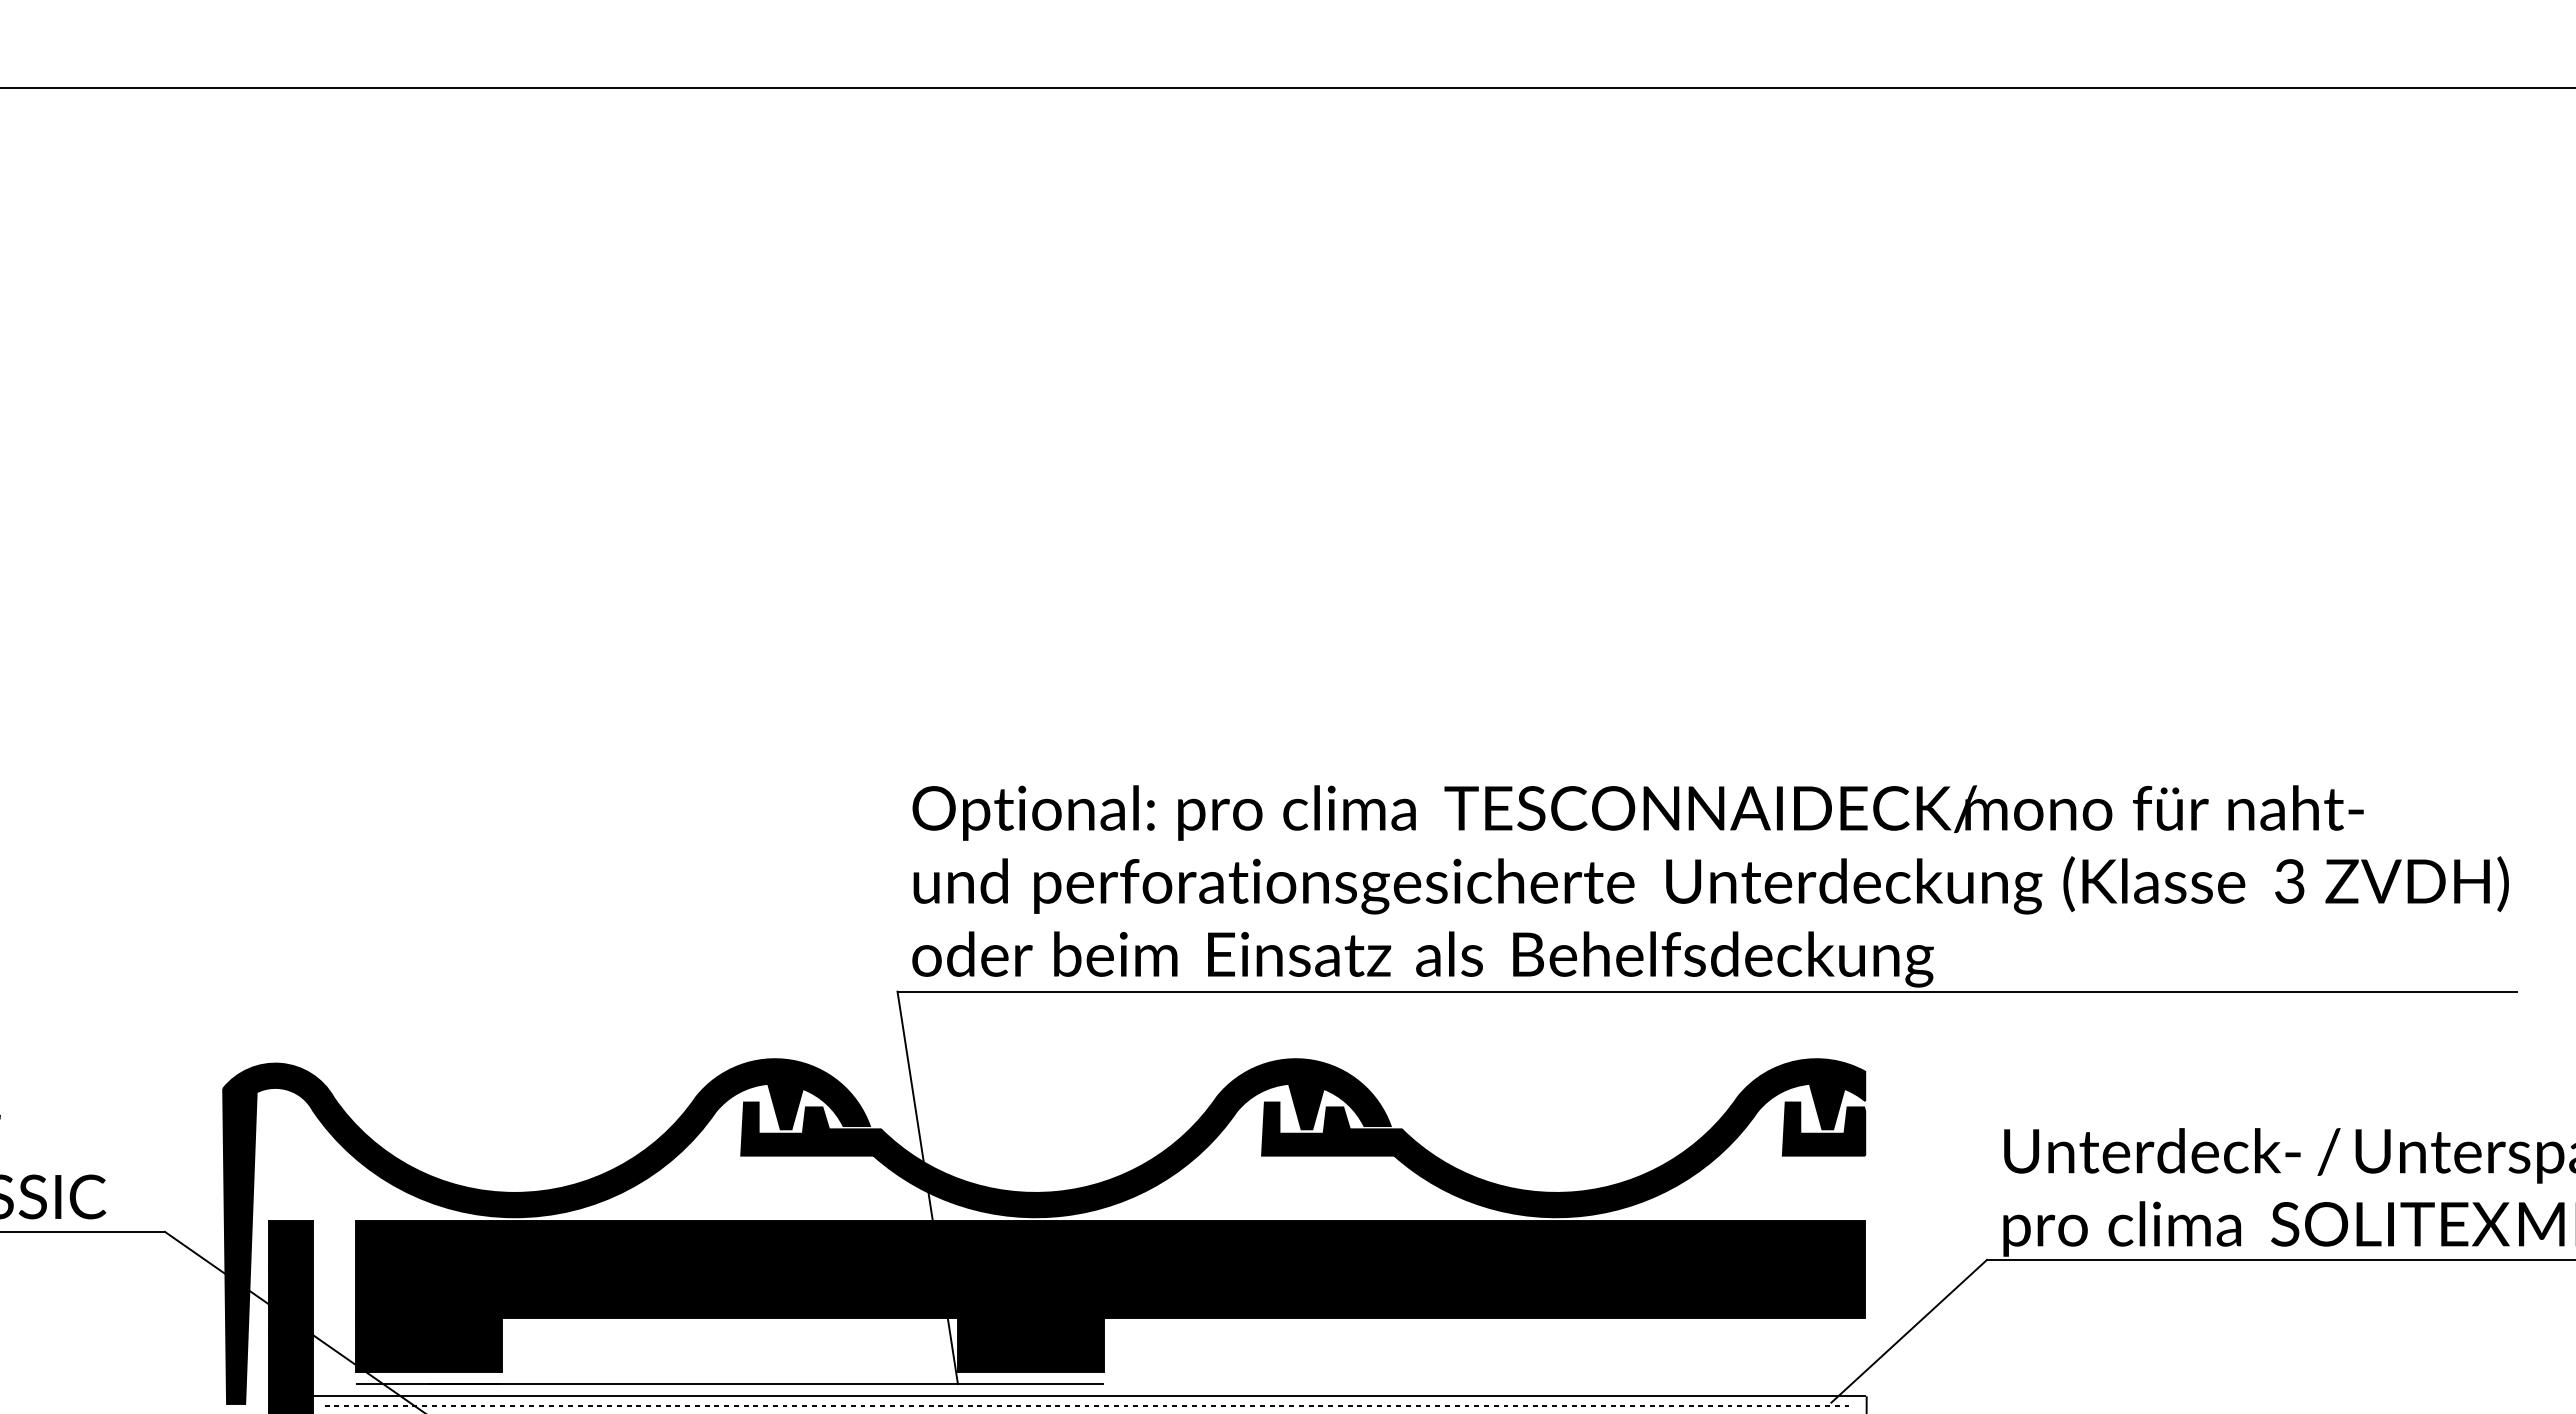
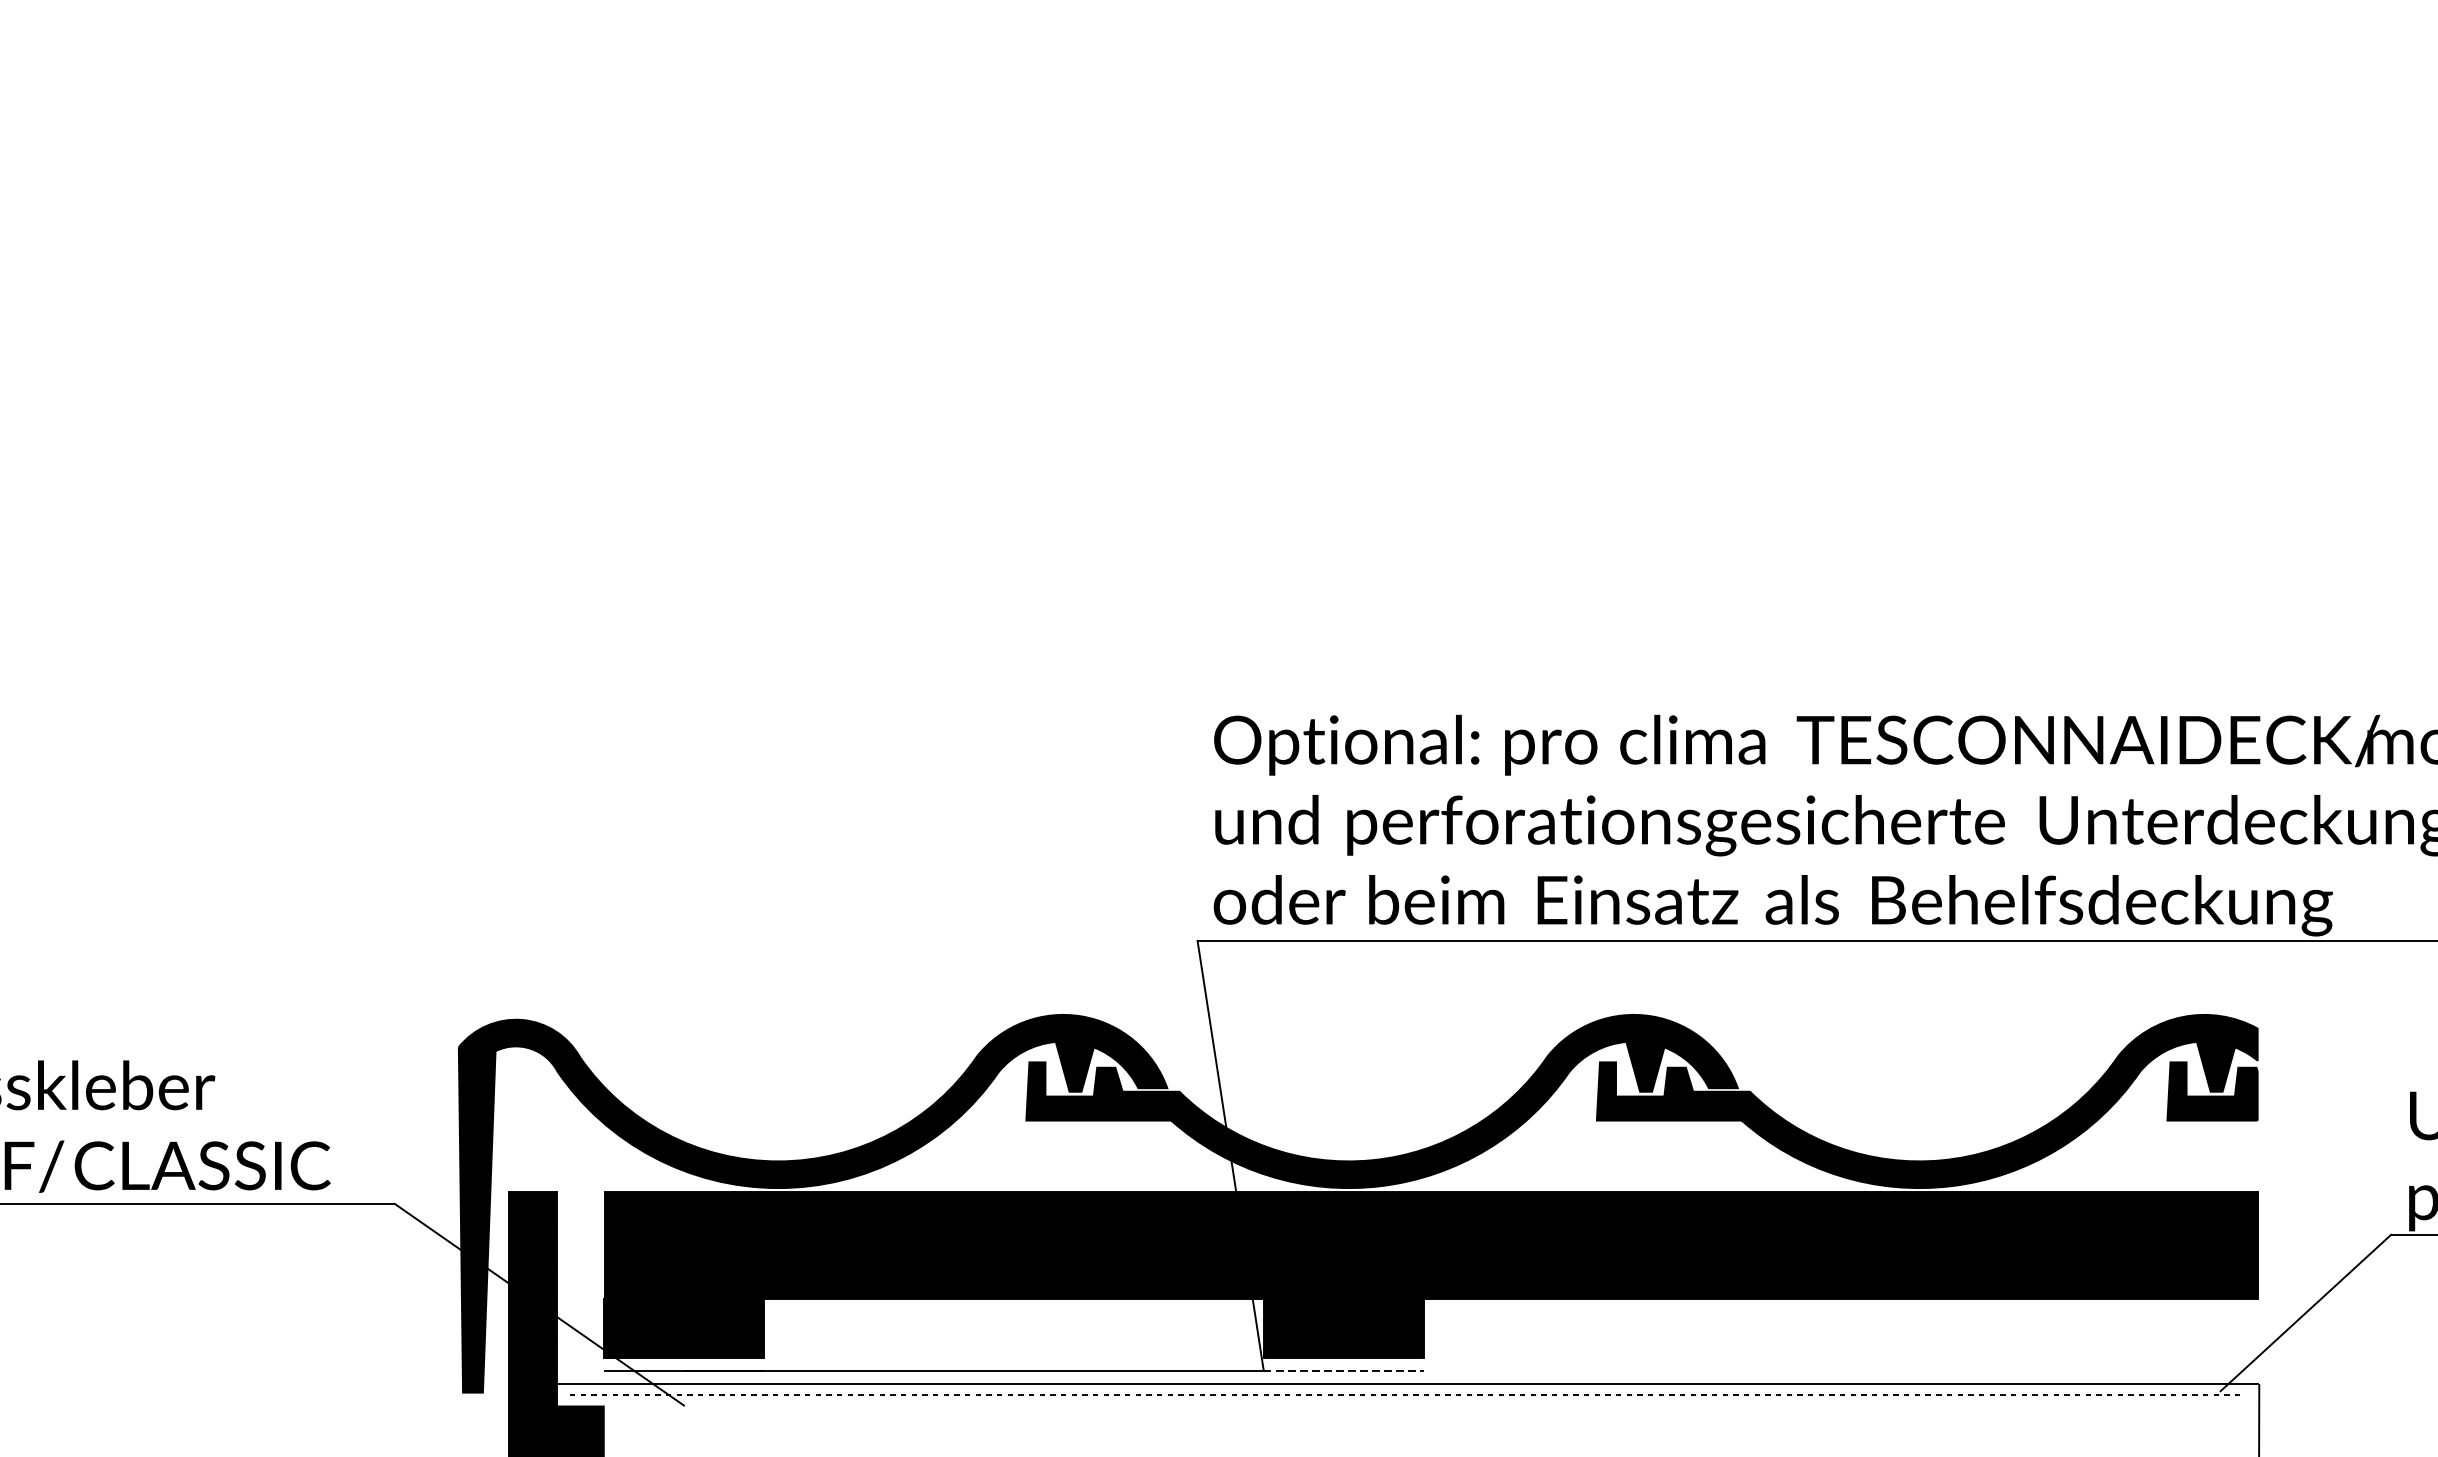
line: (1031, 1384) -> (1344, 1371), solid -> dashed

